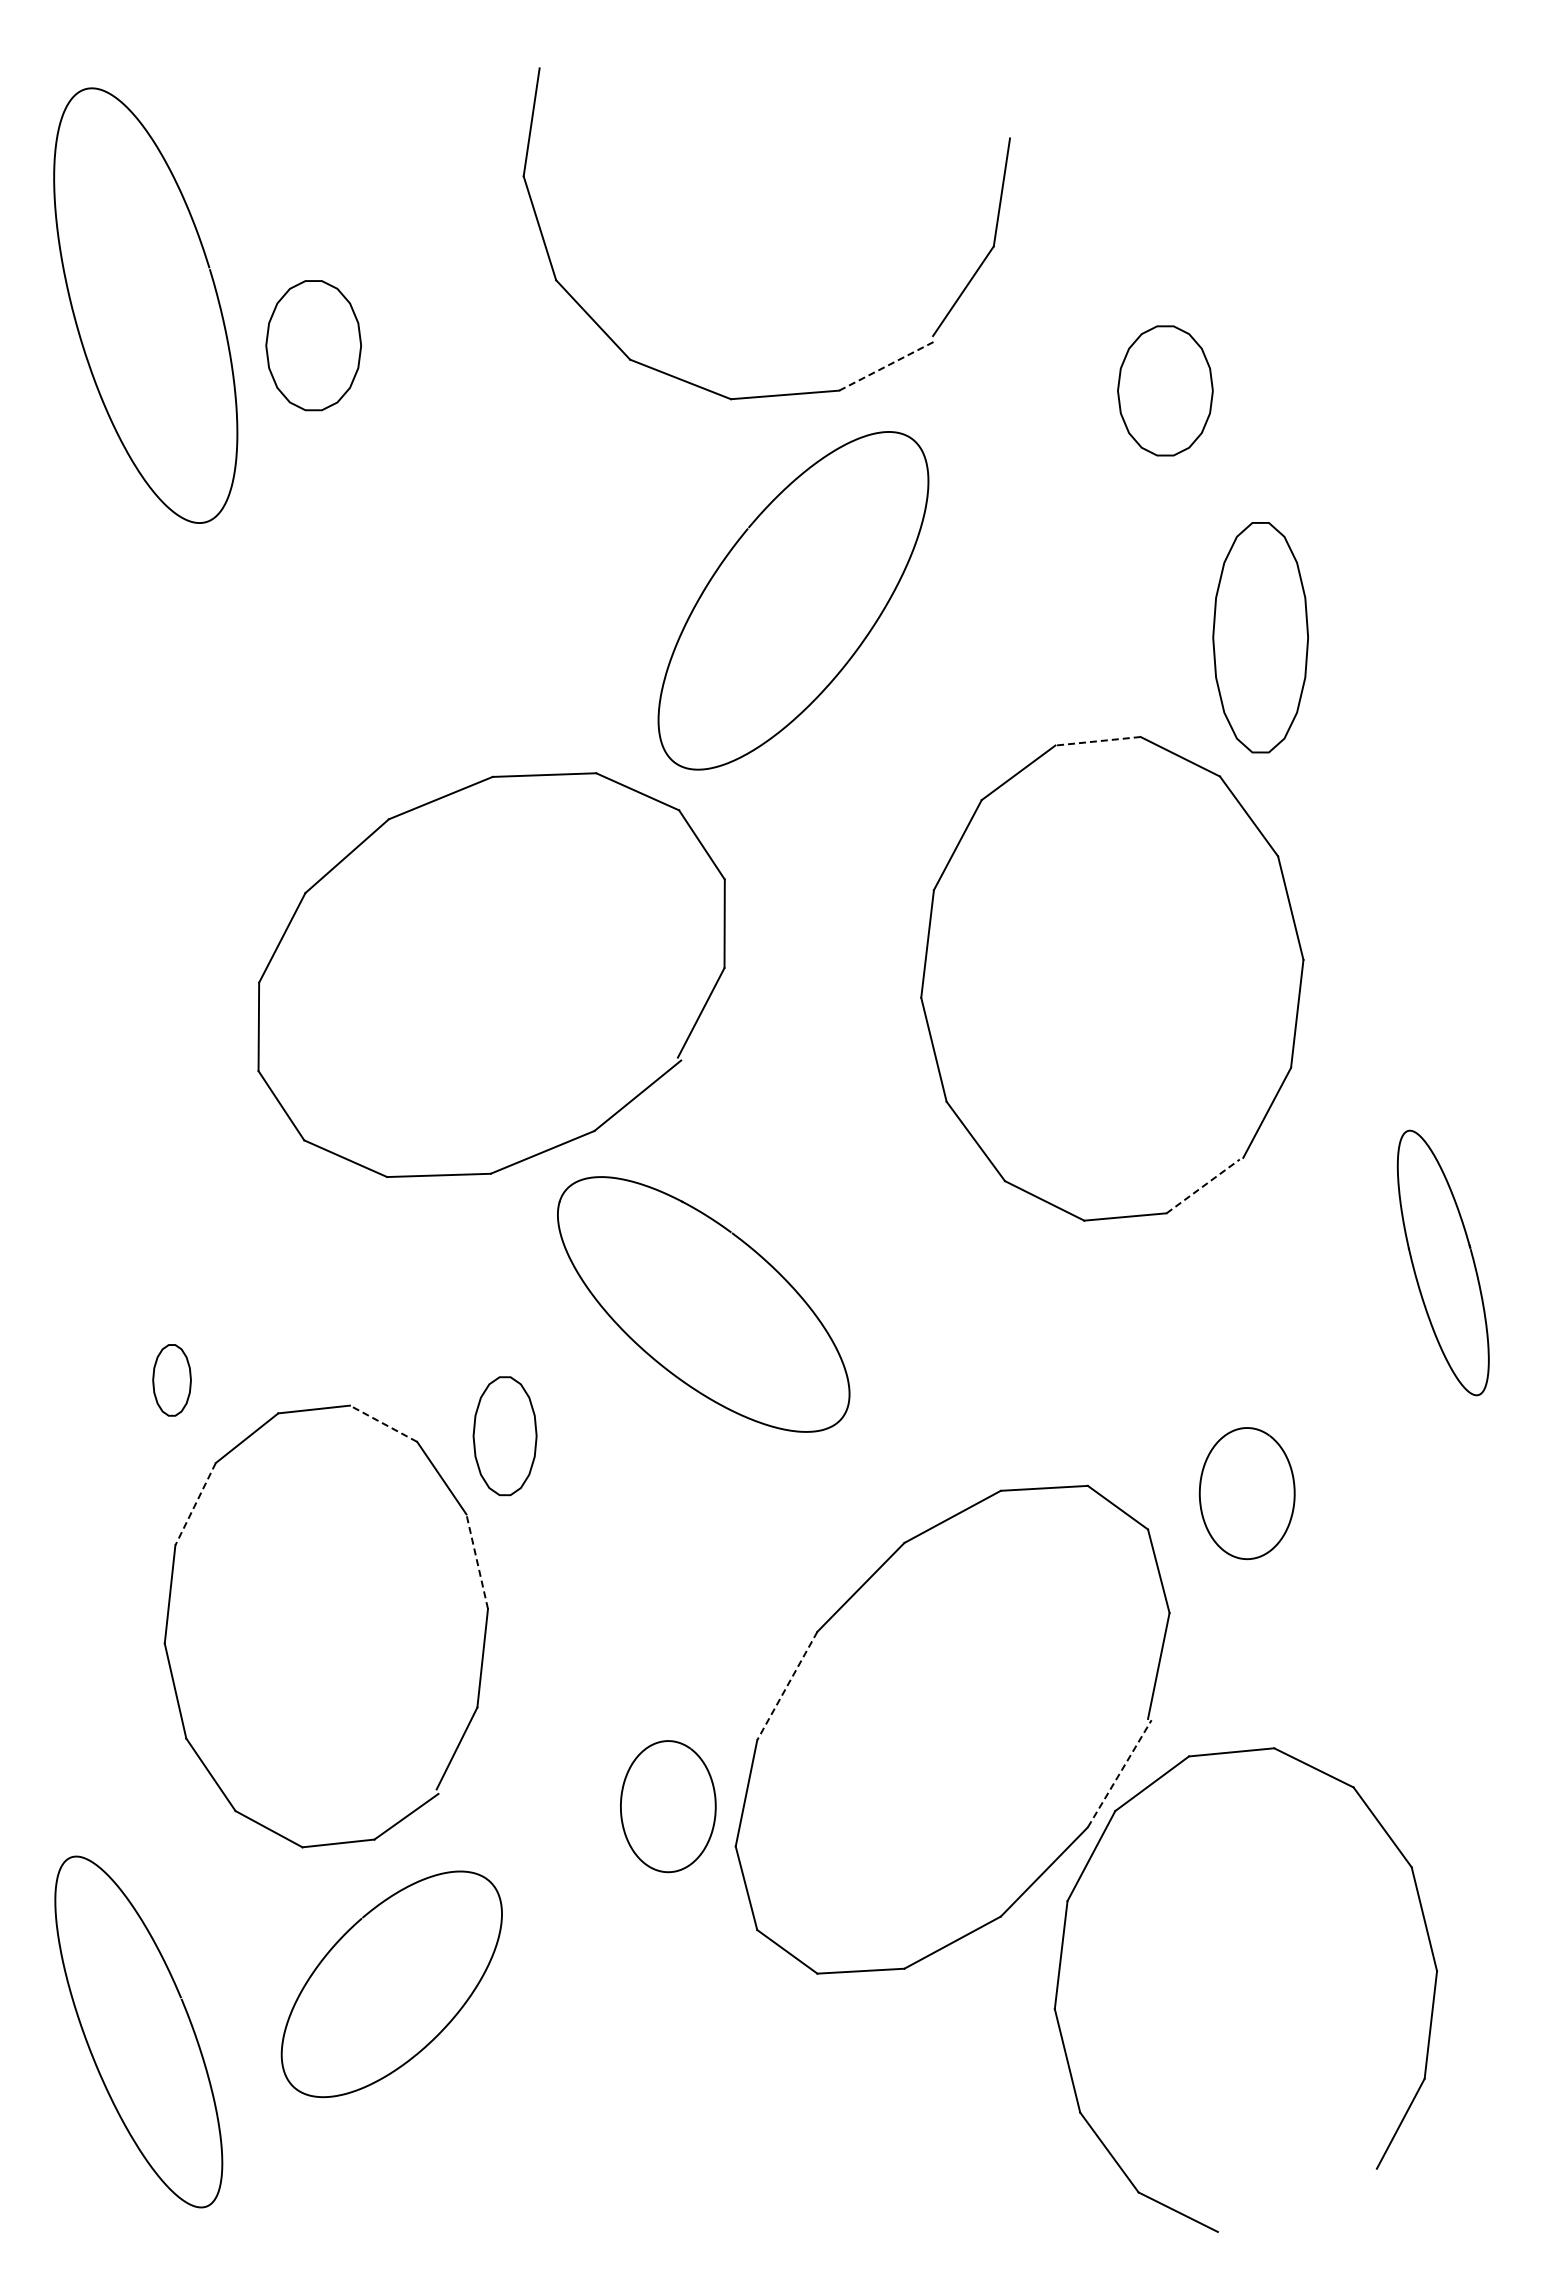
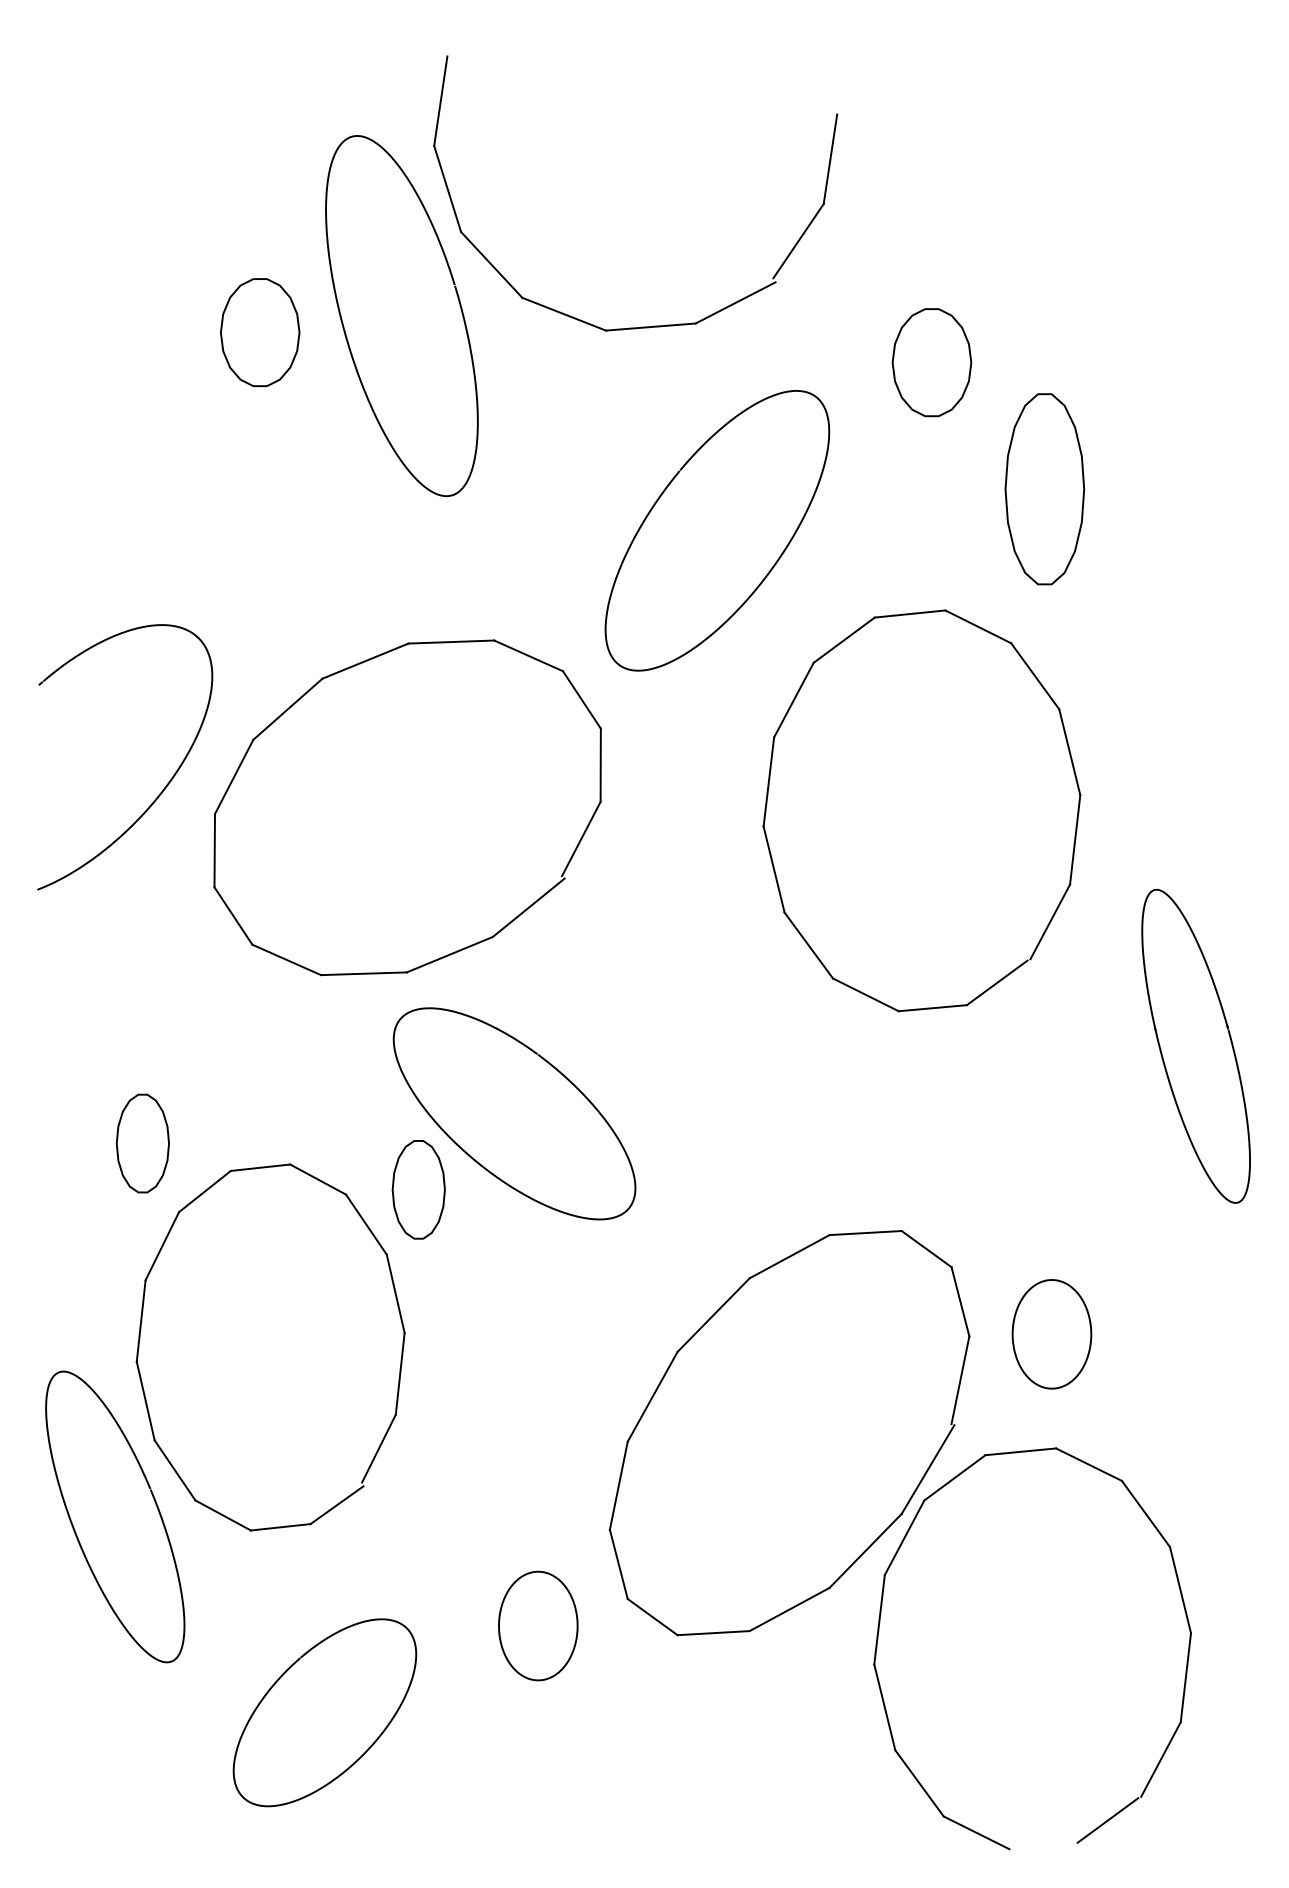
curve: (78, 326) -> (346, 333), moved
part: (313, 345) -> (260, 332), moved
line: (887, 365) -> (735, 302), dashed -> solid
part: (1165, 390) -> (932, 362), moved
curve: (729, 554) -> (664, 492), moved
part: (1260, 637) -> (1044, 489), moved
line: (1098, 741) -> (910, 614), dashed -> solid
part: (197, 951) -> (163, 788), added
line: (1203, 1186) -> (997, 982), dashed -> solid
part: (1443, 1262) -> (1196, 1045), size x1.43
part: (703, 1304) -> (514, 1113), moved
part: (171, 1380) -> (142, 1143), size x1.67
line: (383, 1423) -> (318, 1179), dashed -> solid
curve: (1201, 1485) -> (1014, 1327), moved
line: (195, 1504) -> (162, 1246), dashed -> solid
line: (477, 1561) -> (395, 1293), dashed -> solid
line: (787, 1685) -> (652, 1396), dashed -> solid
line: (1119, 1773) -> (927, 1469), dashed -> solid
curve: (714, 1806) -> (576, 1625), moved
curve: (344, 1936) -> (285, 1673), moved
curve: (90, 2047) -> (75, 1529), moved
line: (1336, 2197) -> (1107, 1820), added

